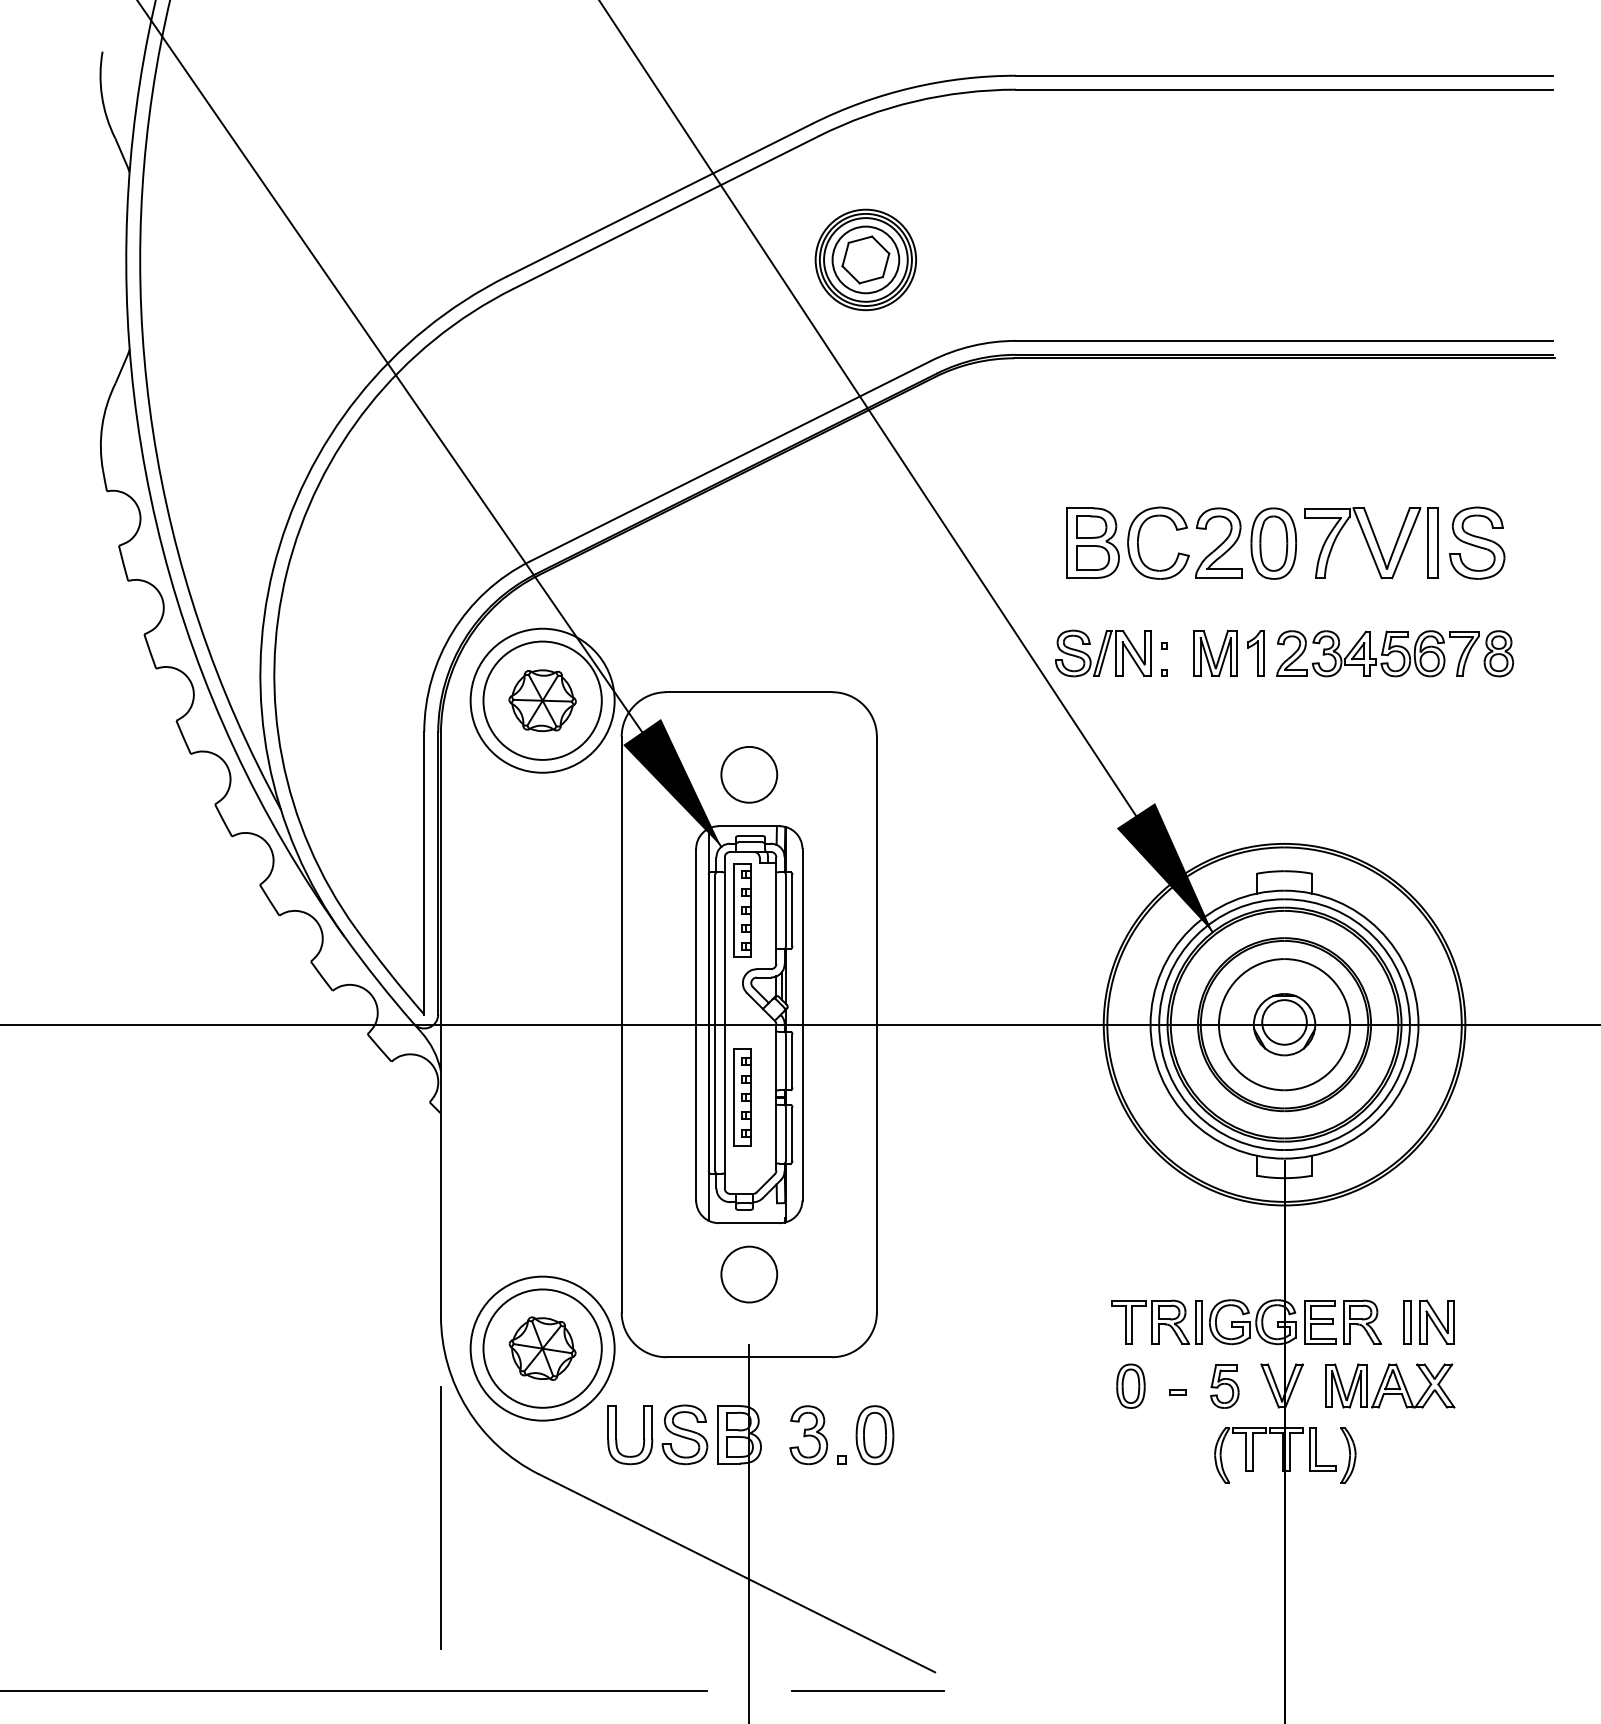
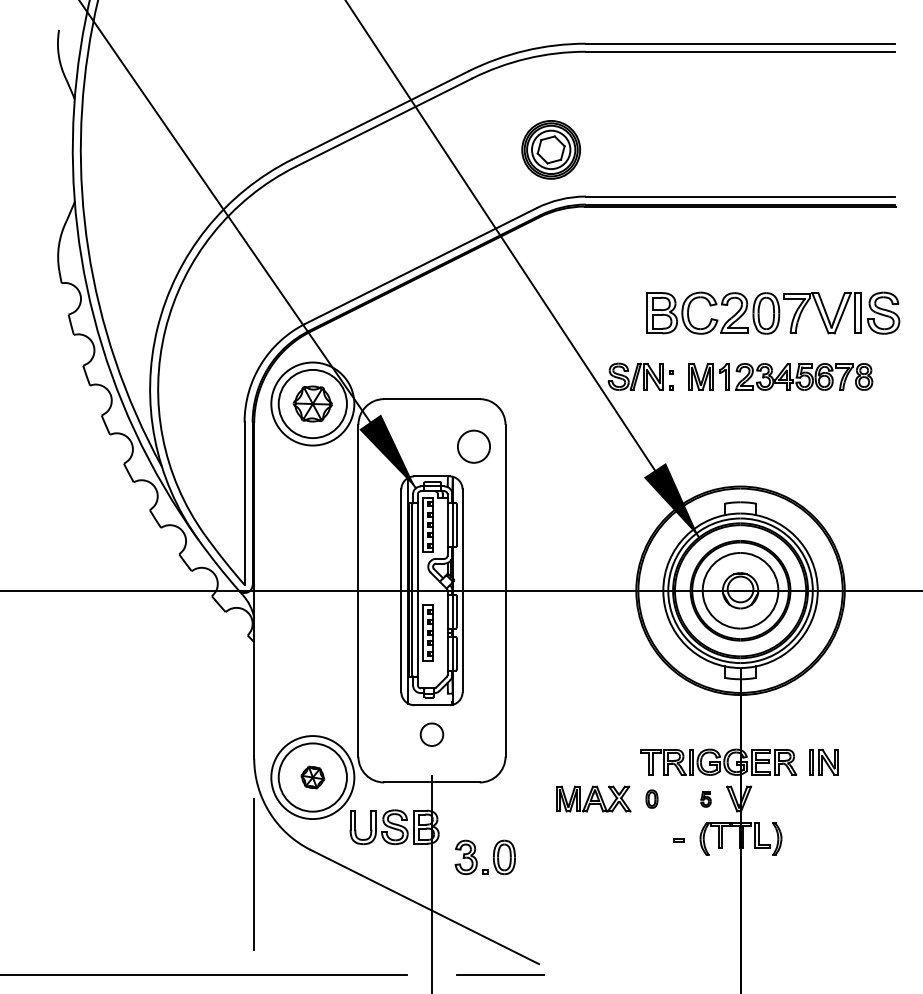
part: (864, 259) -> (550, 149), moved
part: (1286, 541) -> (773, 312), moved
circle: (748, 774) -> (473, 446), moved
circle: (748, 1273) -> (431, 734), size x0.7
part: (542, 1348) -> (312, 777), size x0.6
part: (1130, 1384) -> (651, 798), size x0.7
part: (1390, 1384) -> (593, 798), moved
part: (1223, 1386) -> (705, 799), size x0.6
part: (1176, 1391) -> (678, 840), moved
part: (828, 1440) -> (477, 860), moved

